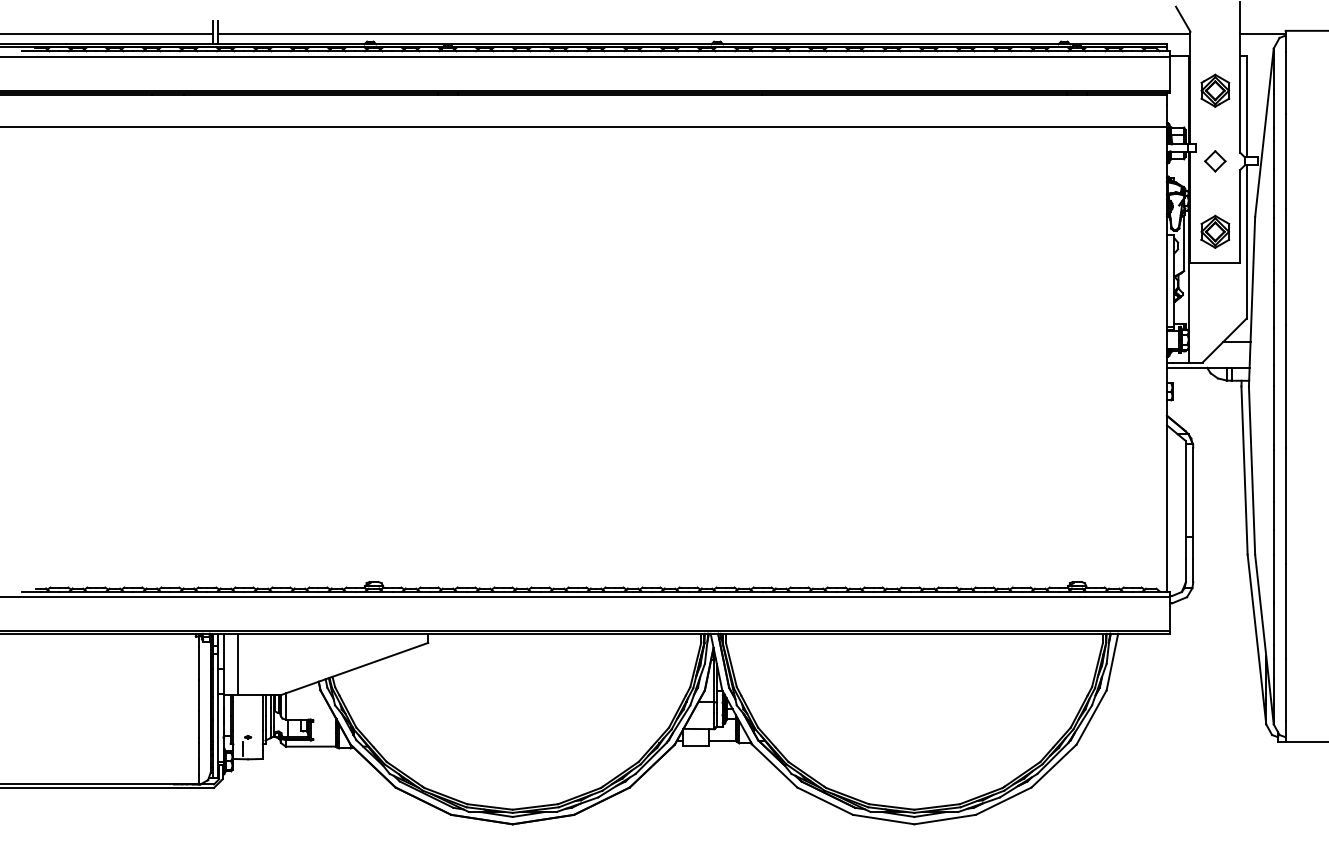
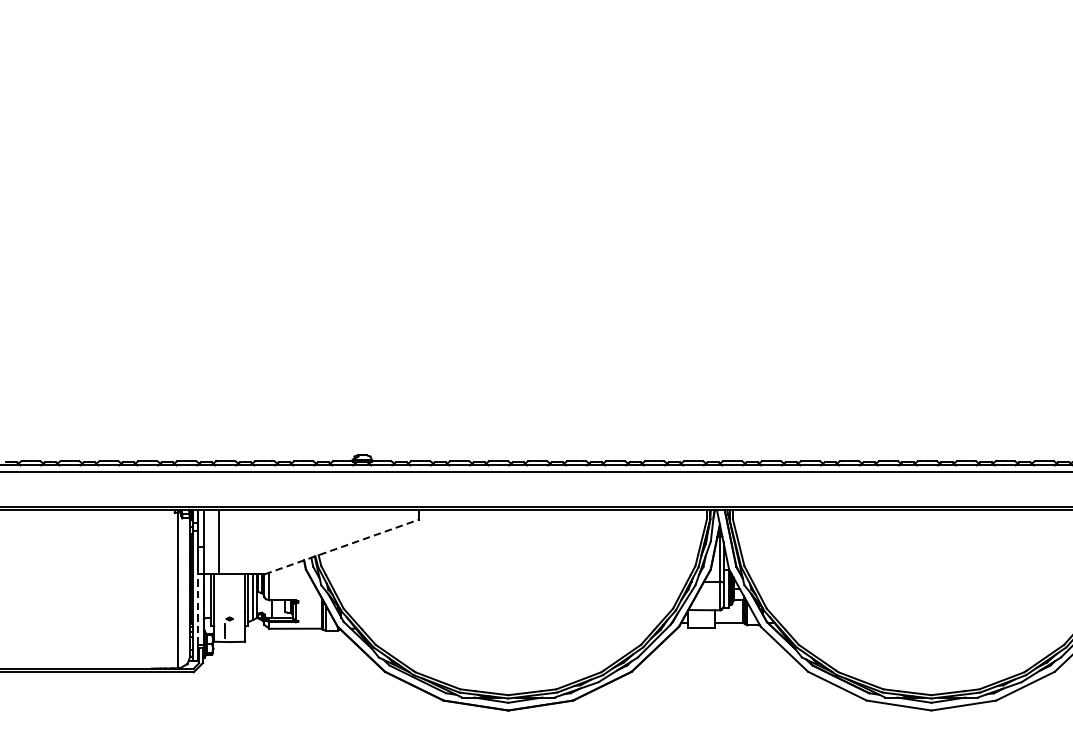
line: (354, 668) -> (341, 546), solid -> dashed
line: (218, 728) -> (198, 609), solid -> dashed

